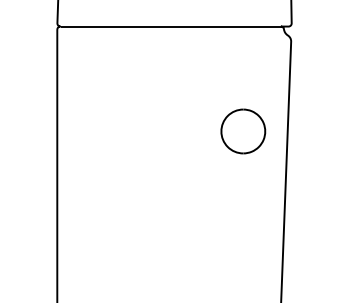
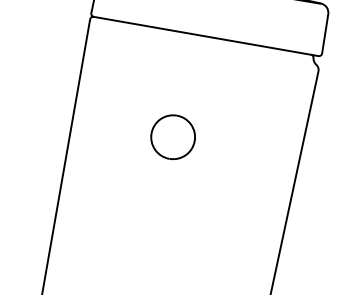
part: (243, 131) -> (173, 137), moved

